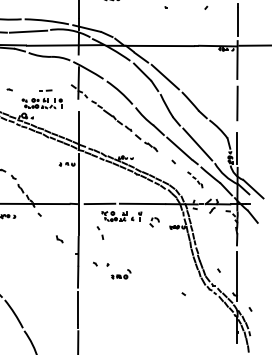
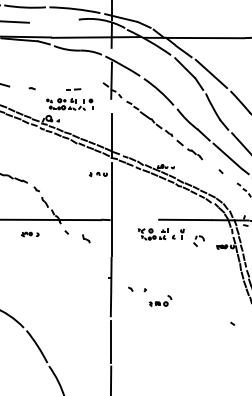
line: (28, 31) -> (53, 21), removed
line: (99, 203) -> (135, 219), removed
part: (100, 232) -> (136, 252), removed
part: (59, 239) -> (86, 239), moved

